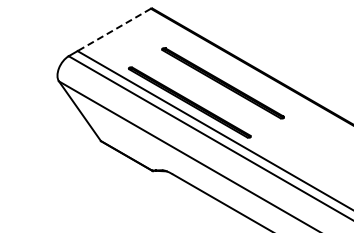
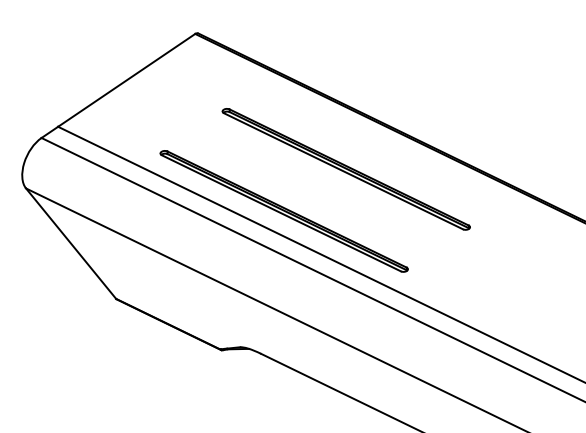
line: (113, 30) -> (125, 81), dashed -> solid

